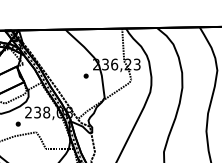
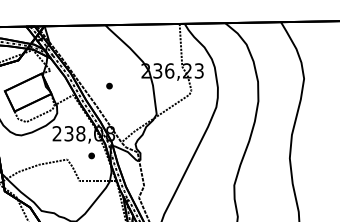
part: (86, 75) -> (109, 85), moved
part: (18, 123) -> (91, 155), moved

